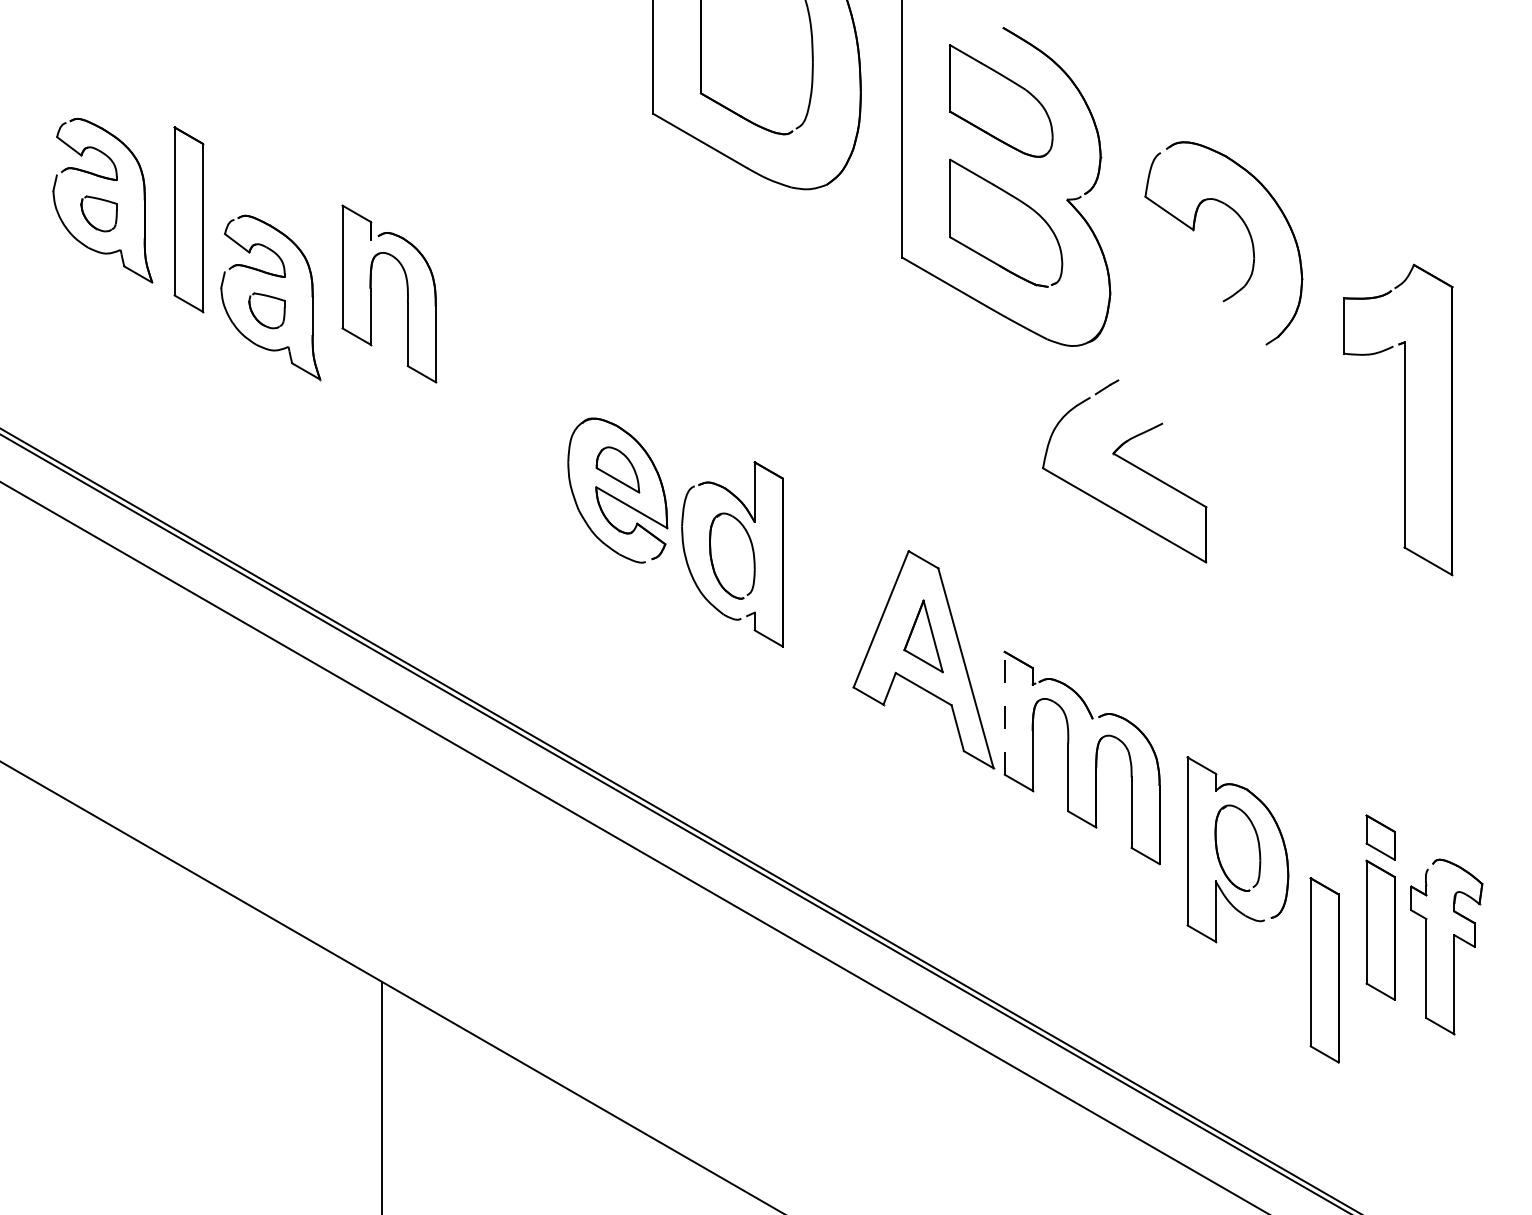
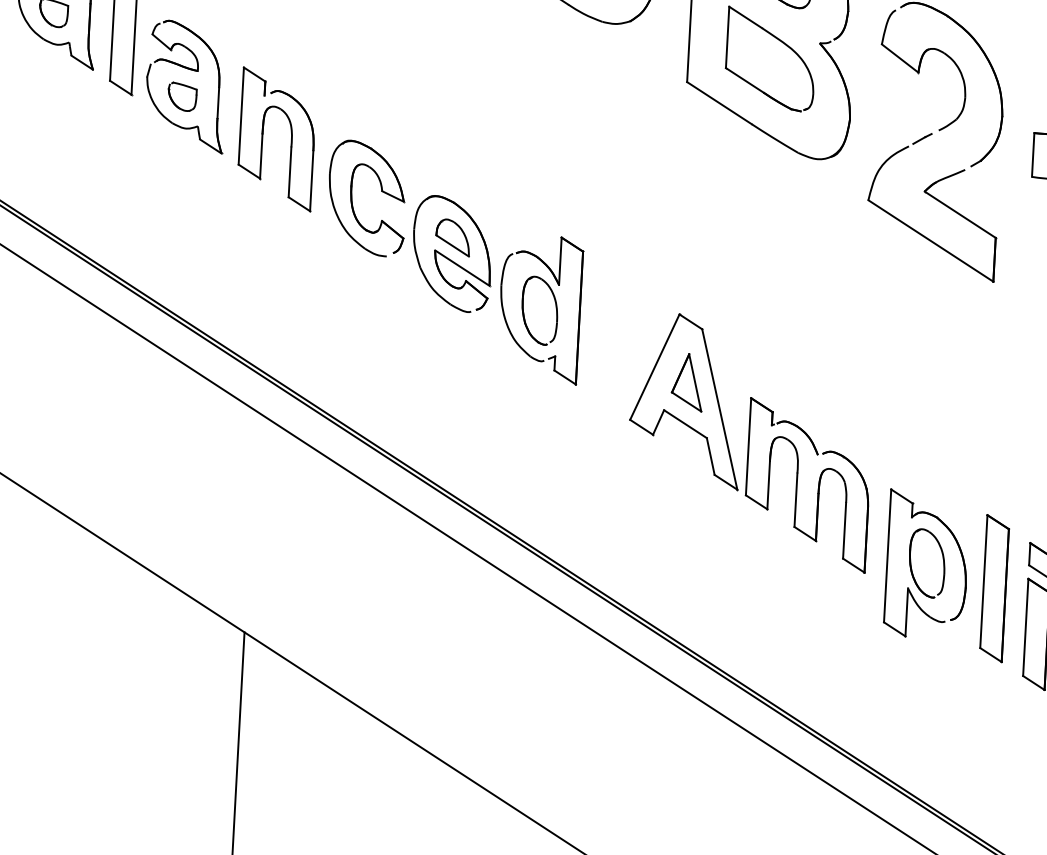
part: (406, 288) -> (290, 135), moved
part: (488, 429) -> (352, 200), added
part: (1128, 463) -> (936, 200), moved
line: (1004, 712) -> (748, 446), dashed -> solid
part: (1324, 970) -> (994, 588), moved

